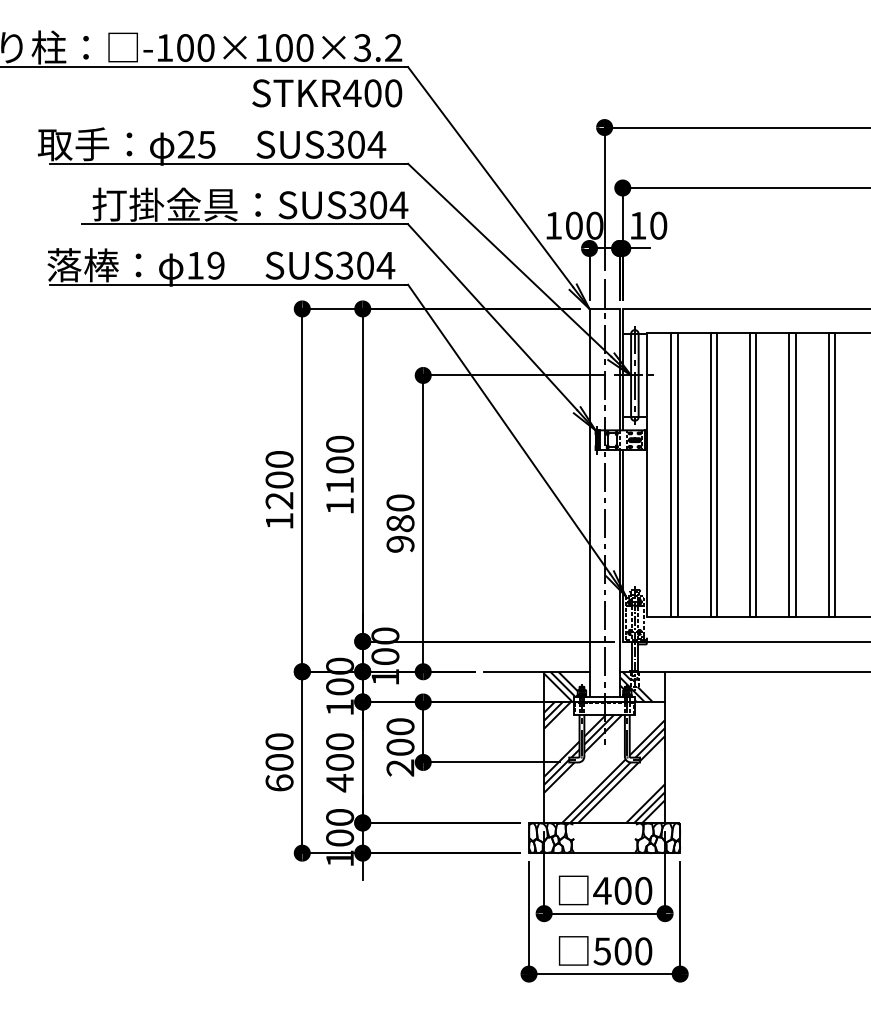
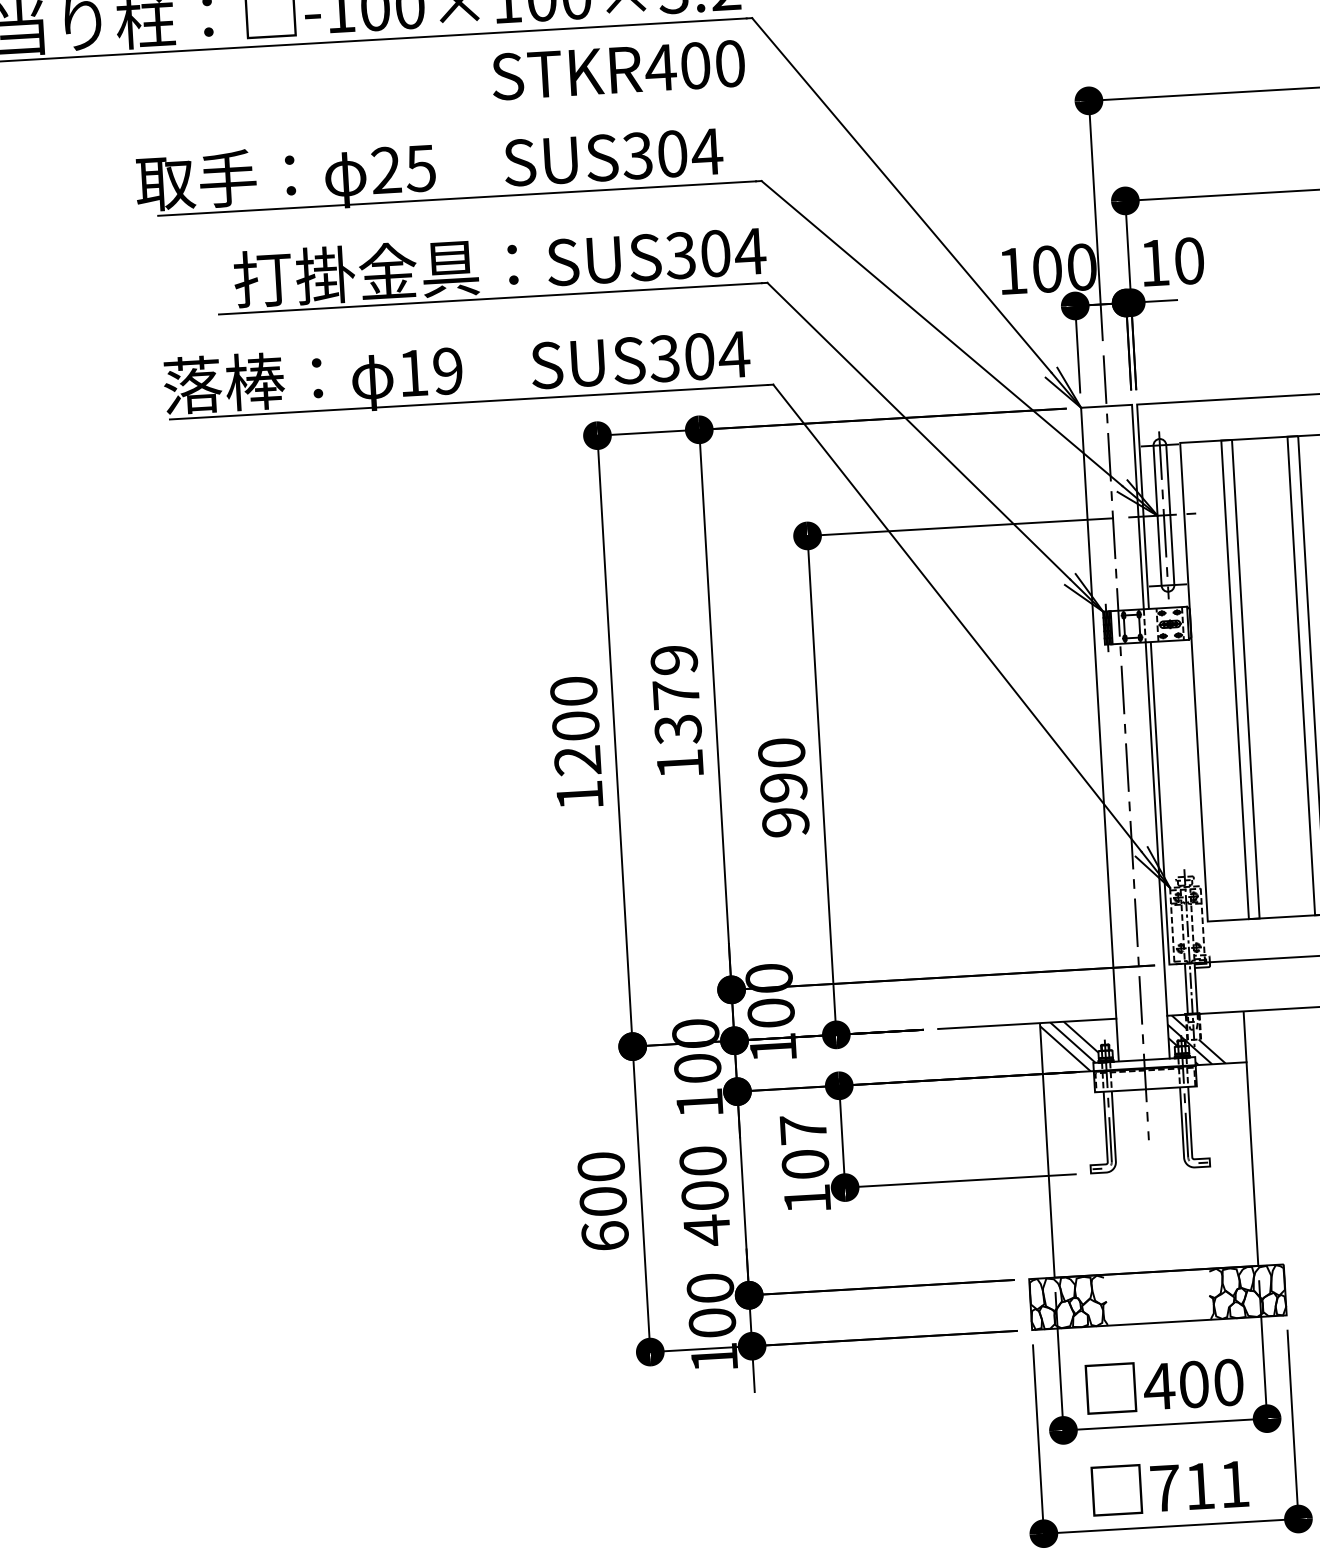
text: (340, 464) -> (676, 693), 1100 -> 1379
text: (400, 523) -> (783, 787), 980 -> 990
text: (400, 747) -> (805, 1164), 200 -> 107
hatch: (604, 762) -> (1150, 1170), removed
text: (622, 951) -> (1199, 1486), 500 -> 711

